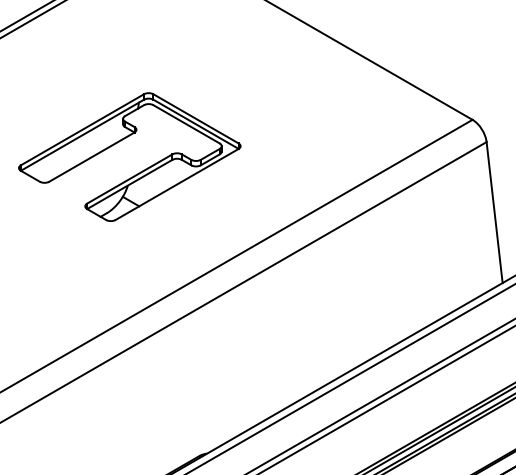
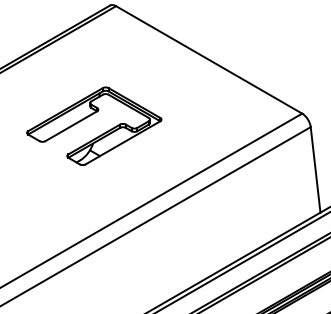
part: (123, 141) -> (90, 116), moved

